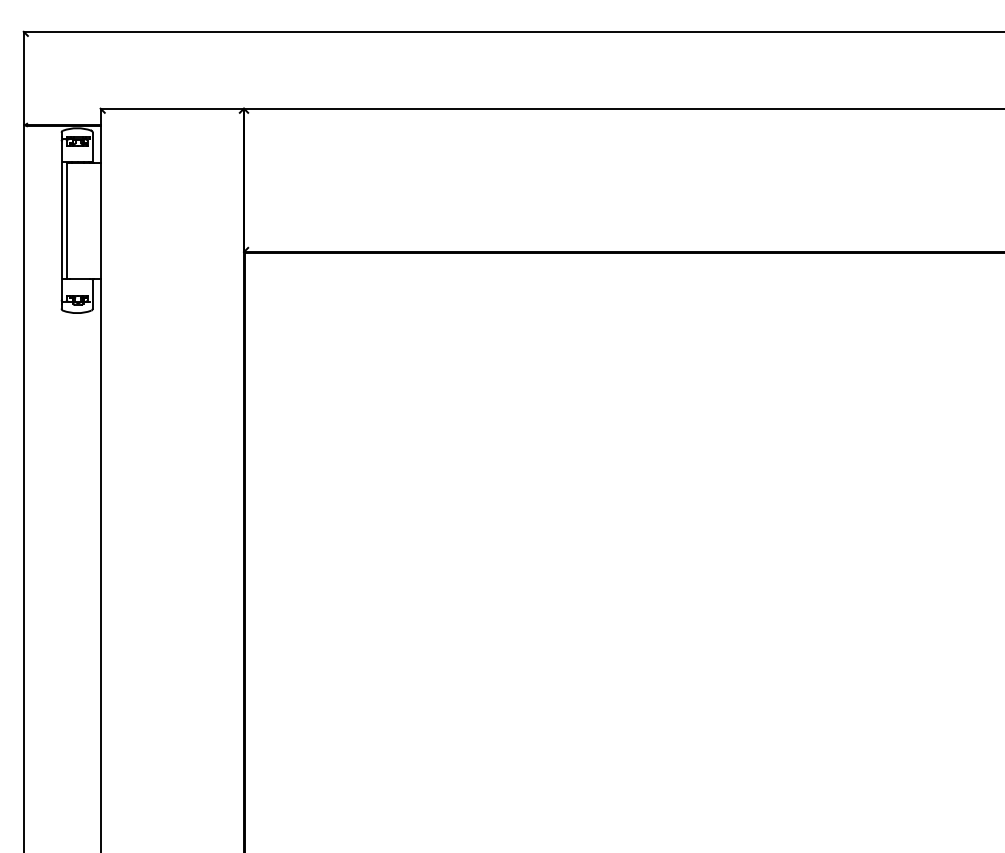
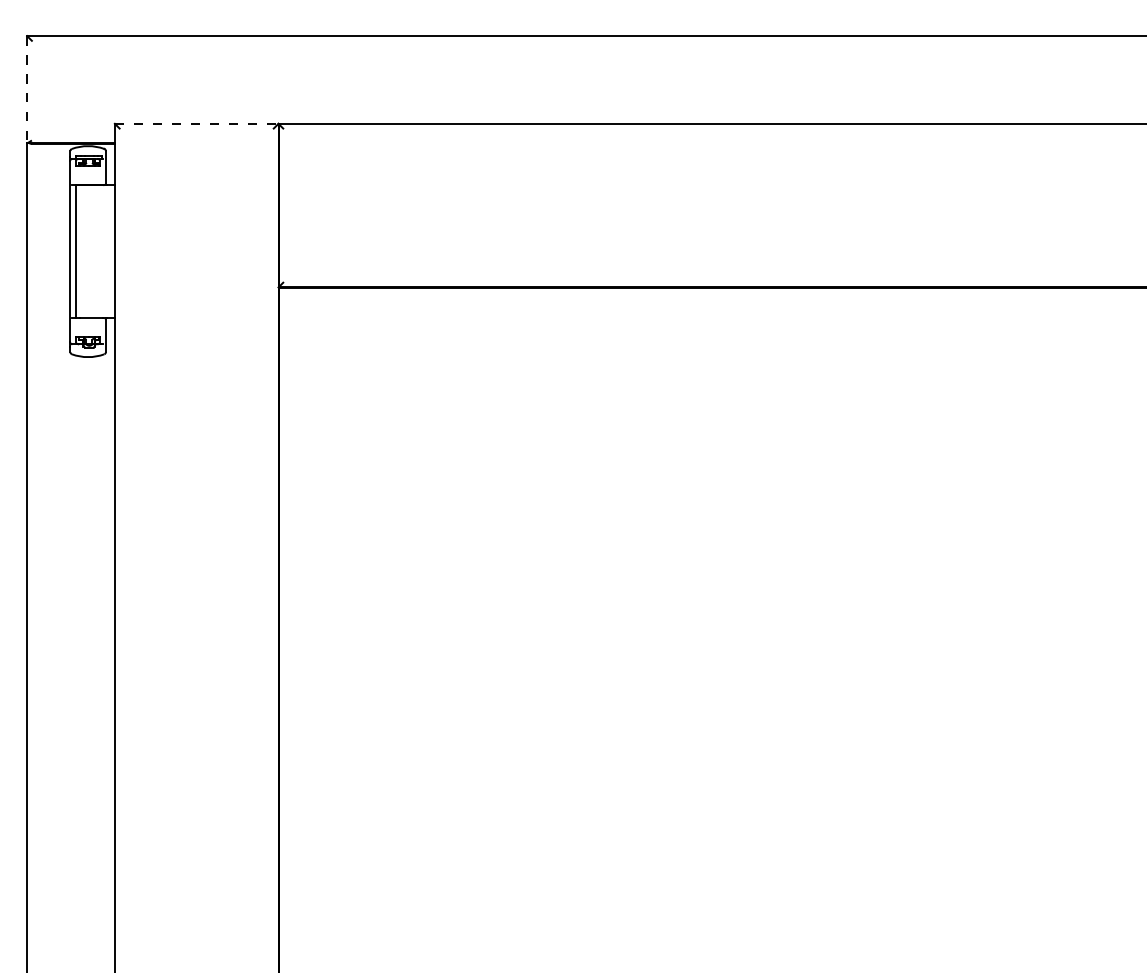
line: (23, 78) -> (26, 89), solid -> dashed
line: (172, 108) -> (196, 123), solid -> dashed

